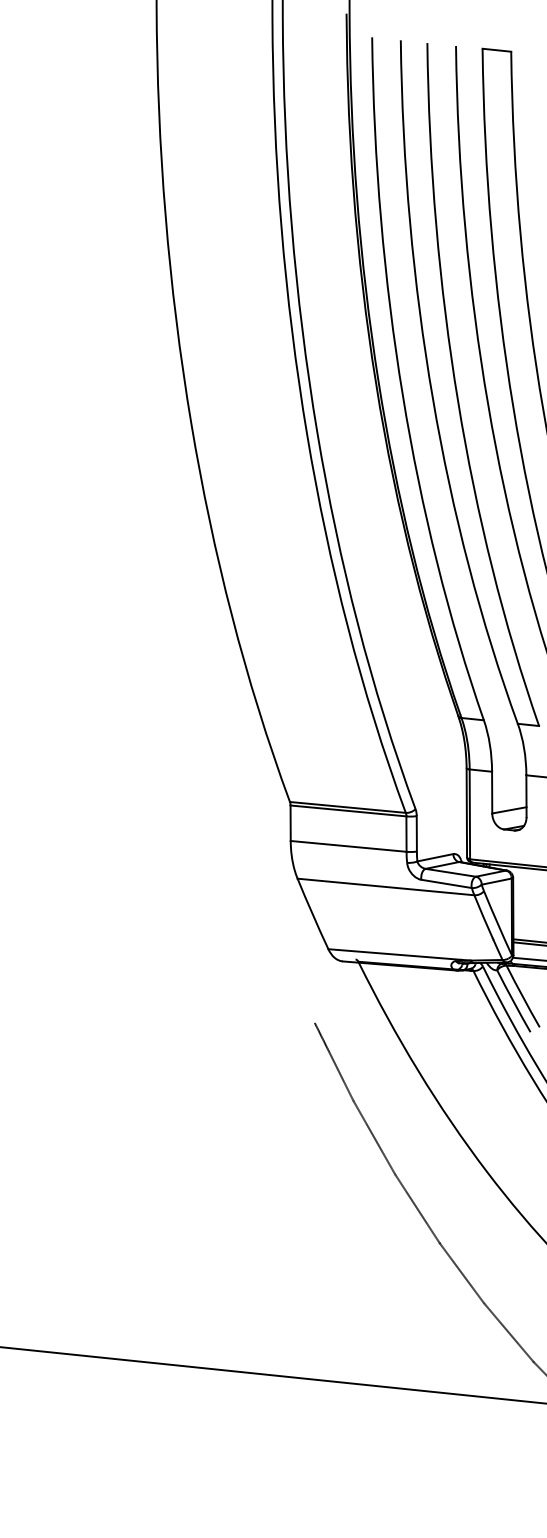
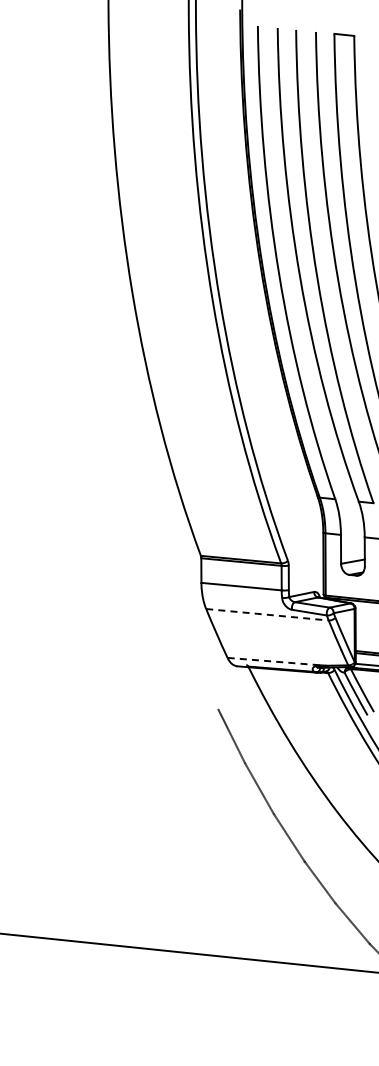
line: (386, 886) -> (267, 614), solid -> dashed
line: (394, 954) -> (273, 661), solid -> dashed

